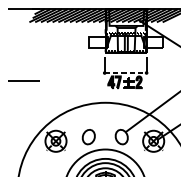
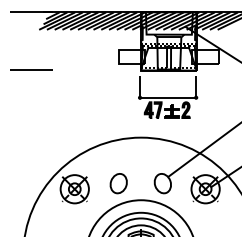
line: (125, 72) -> (168, 97), dashed -> solid
line: (23, 80) -> (31, 69), moved

